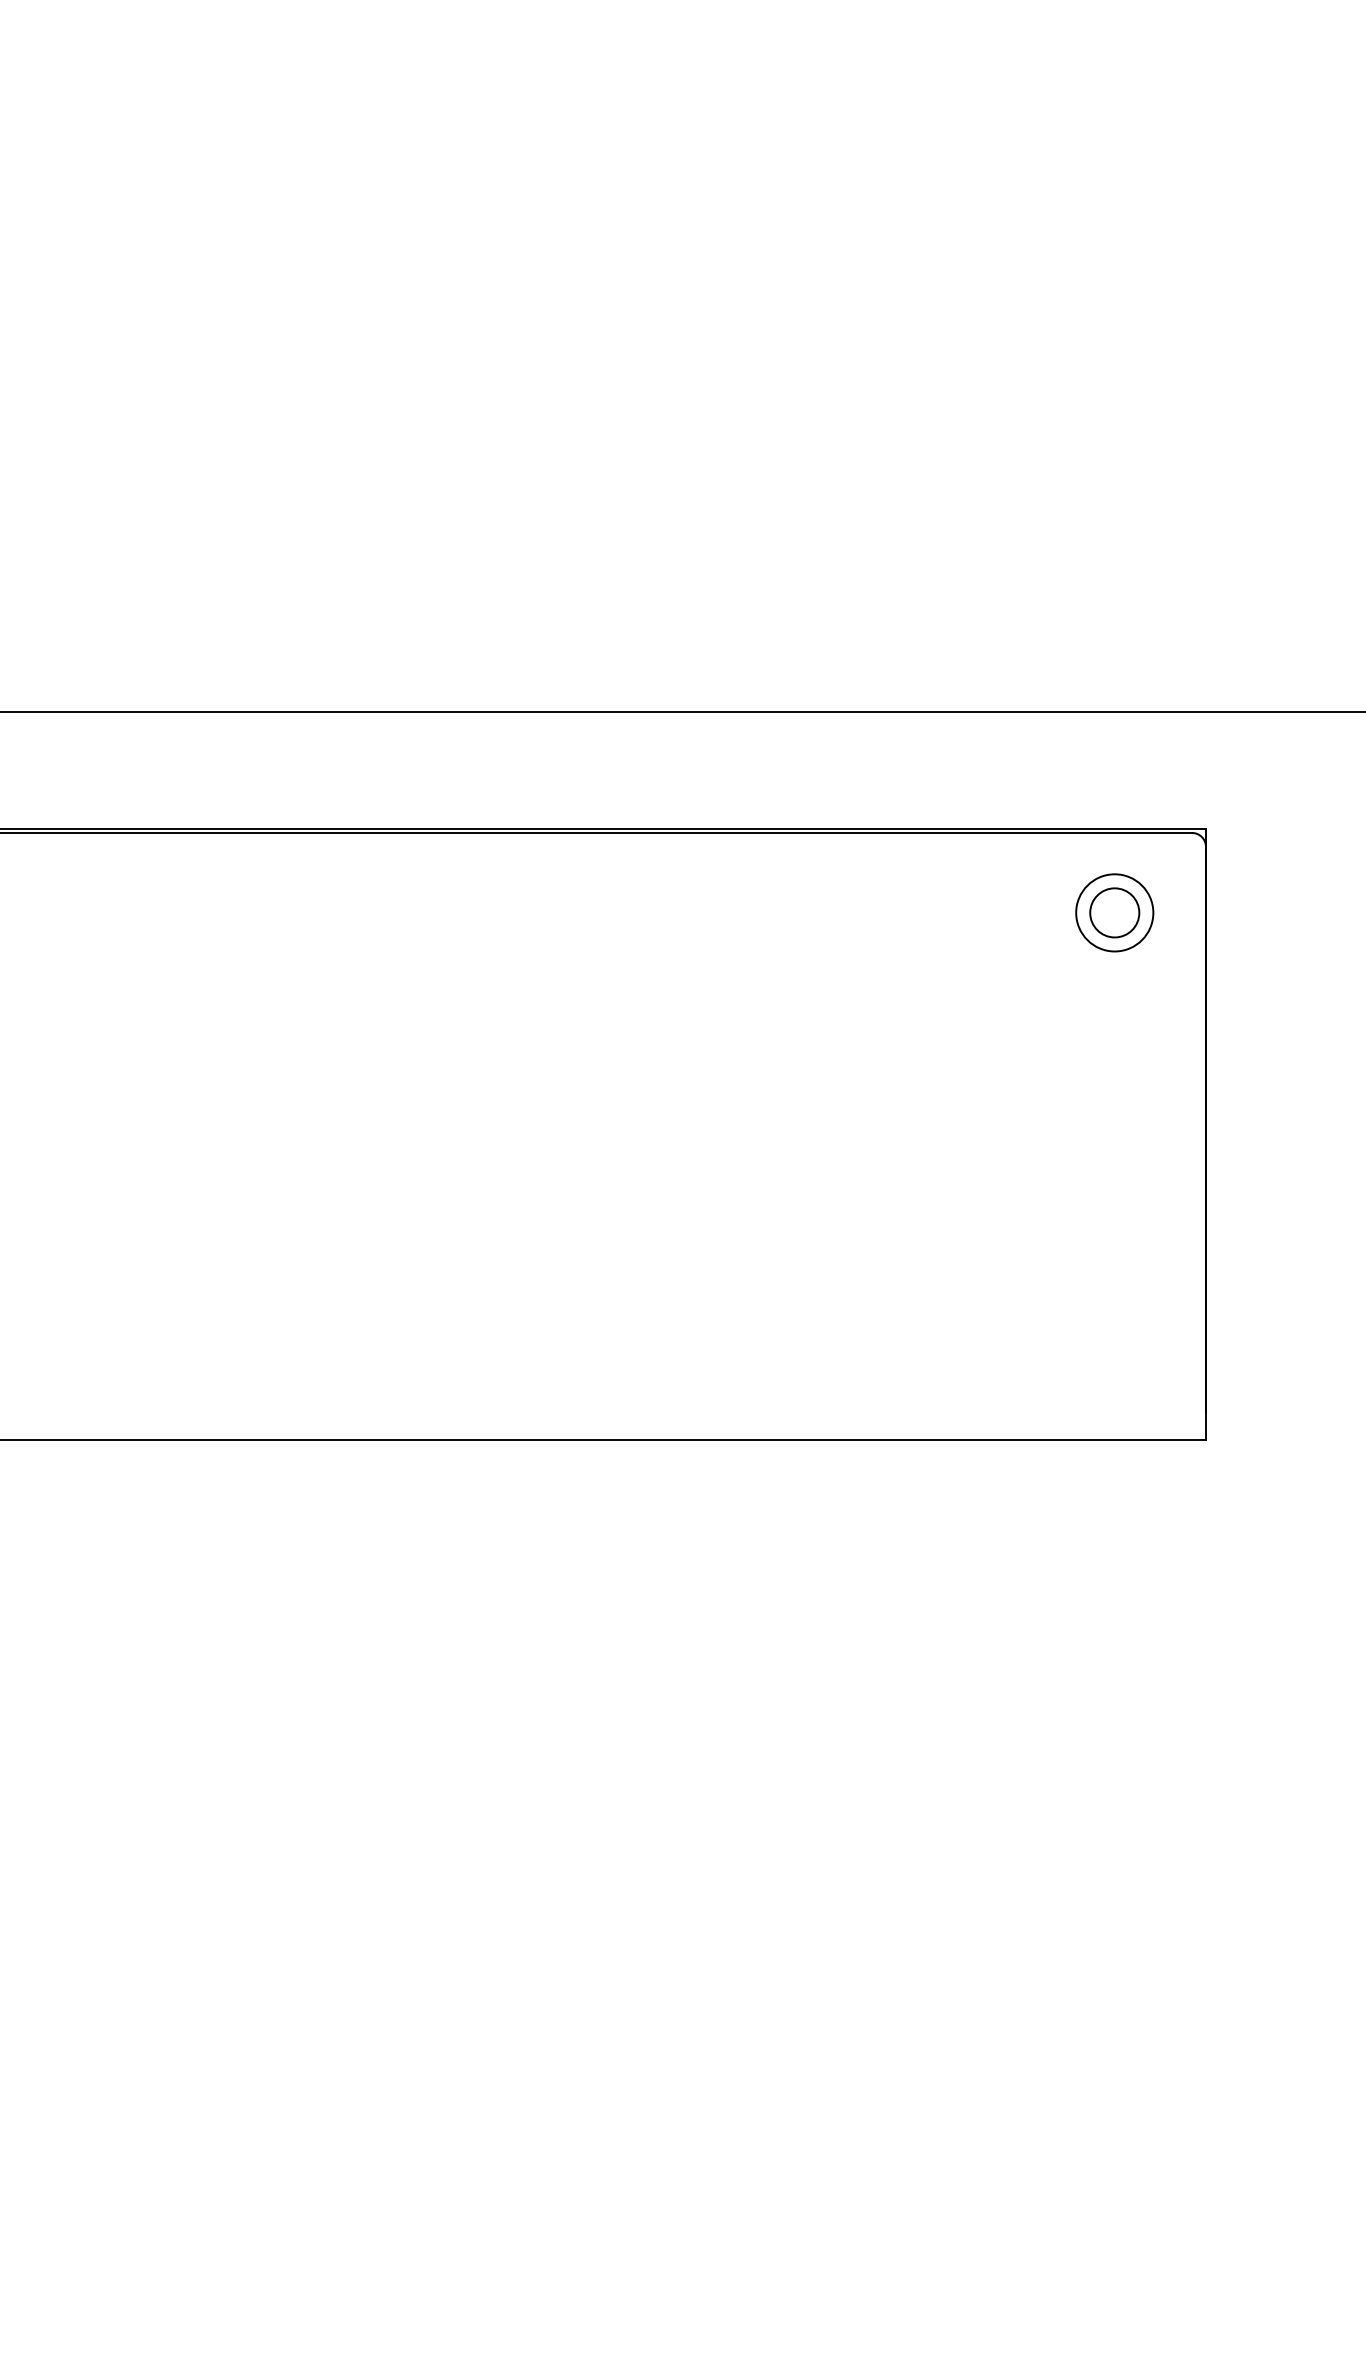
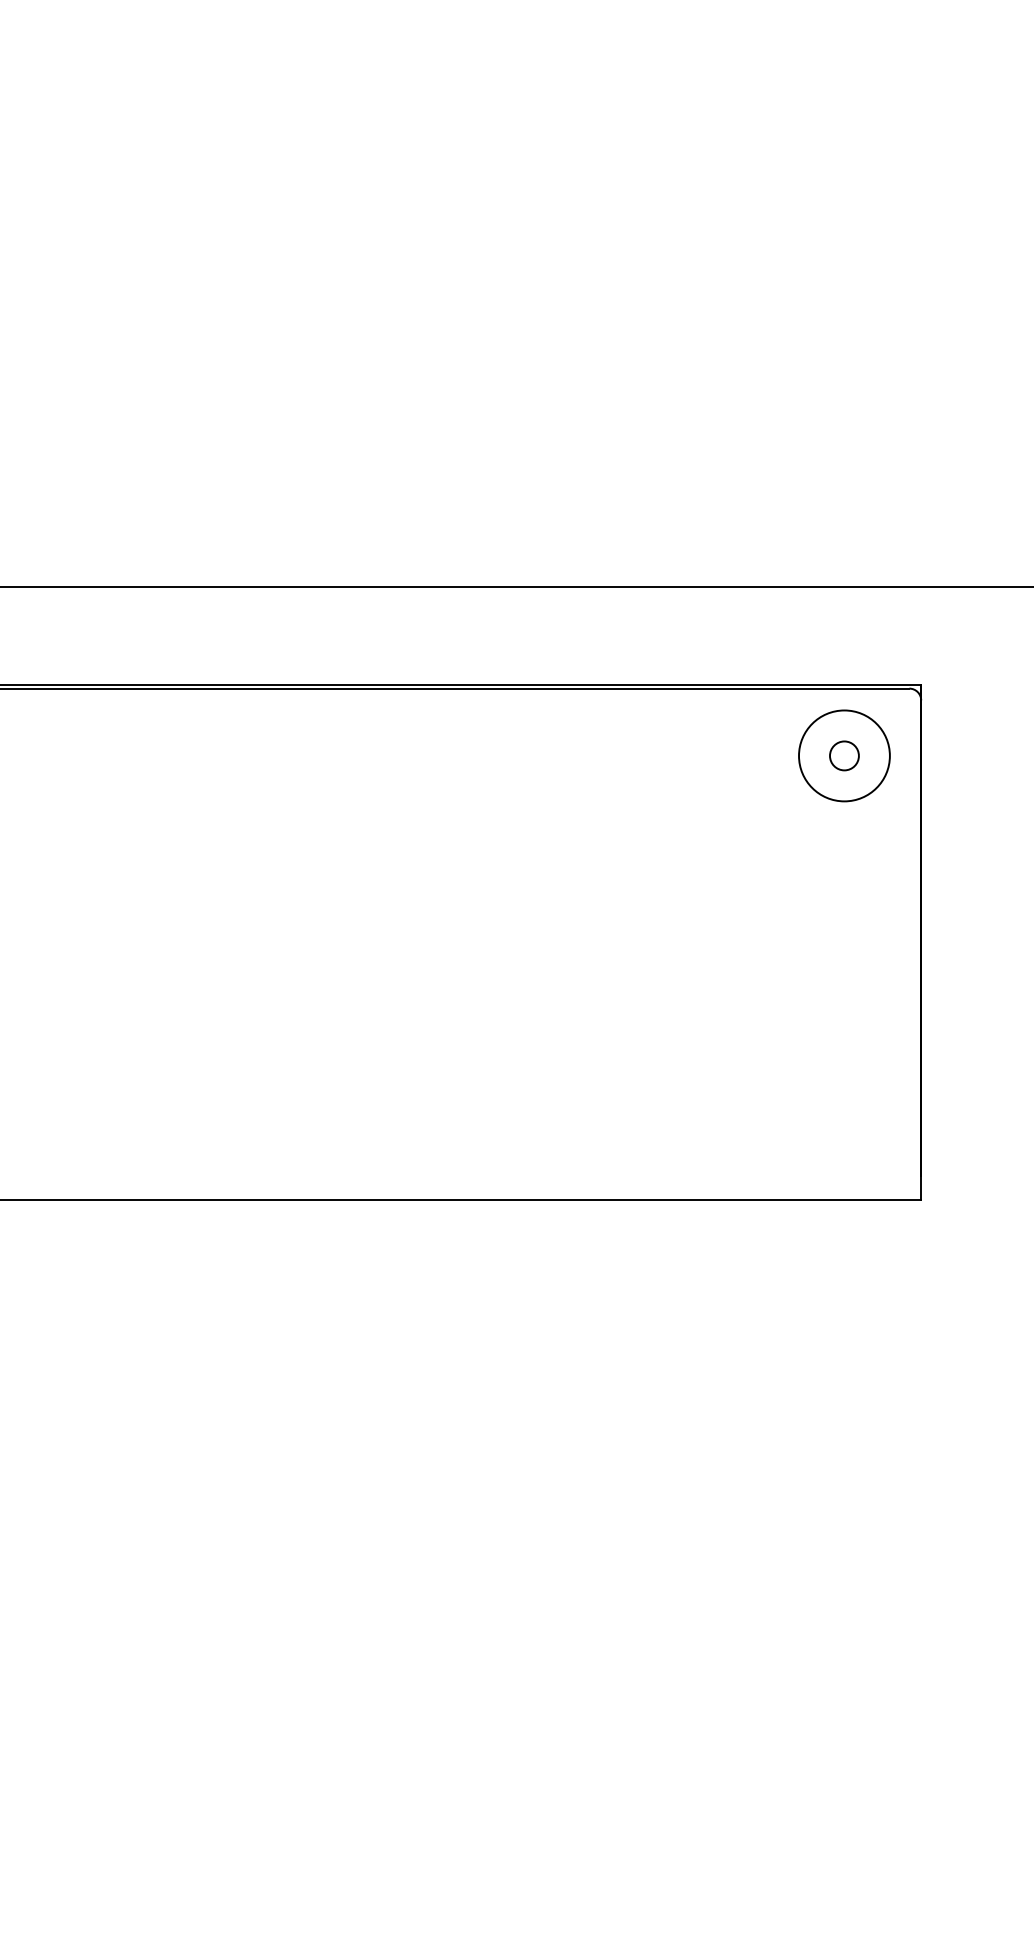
circle: (1114, 912) -> (844, 755), size x0.7
circle: (1114, 912) -> (844, 755), size x1.4

